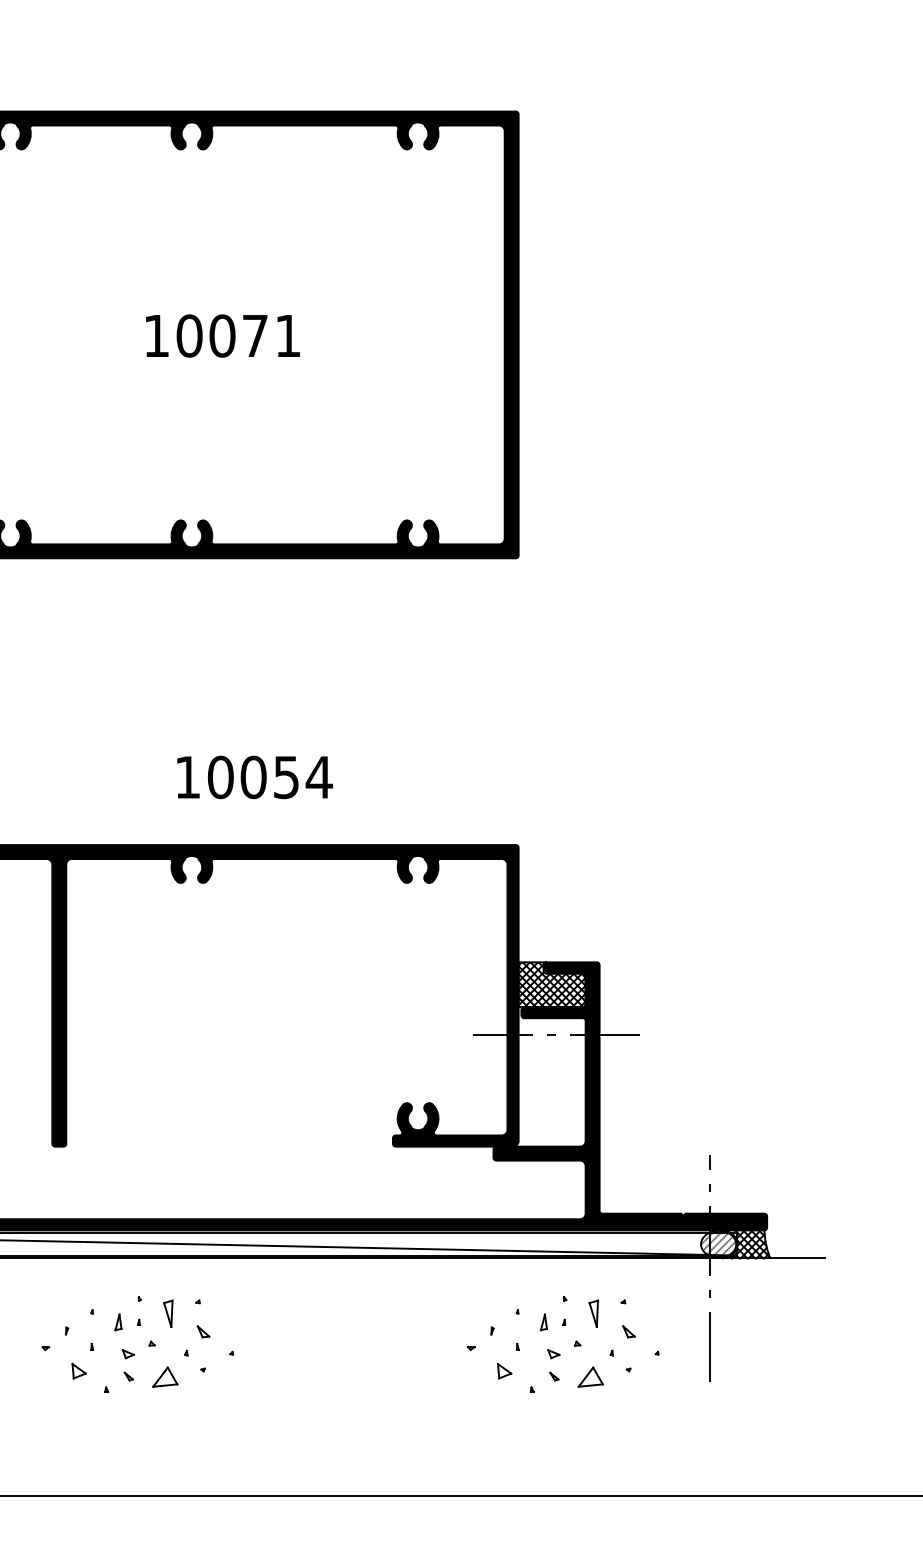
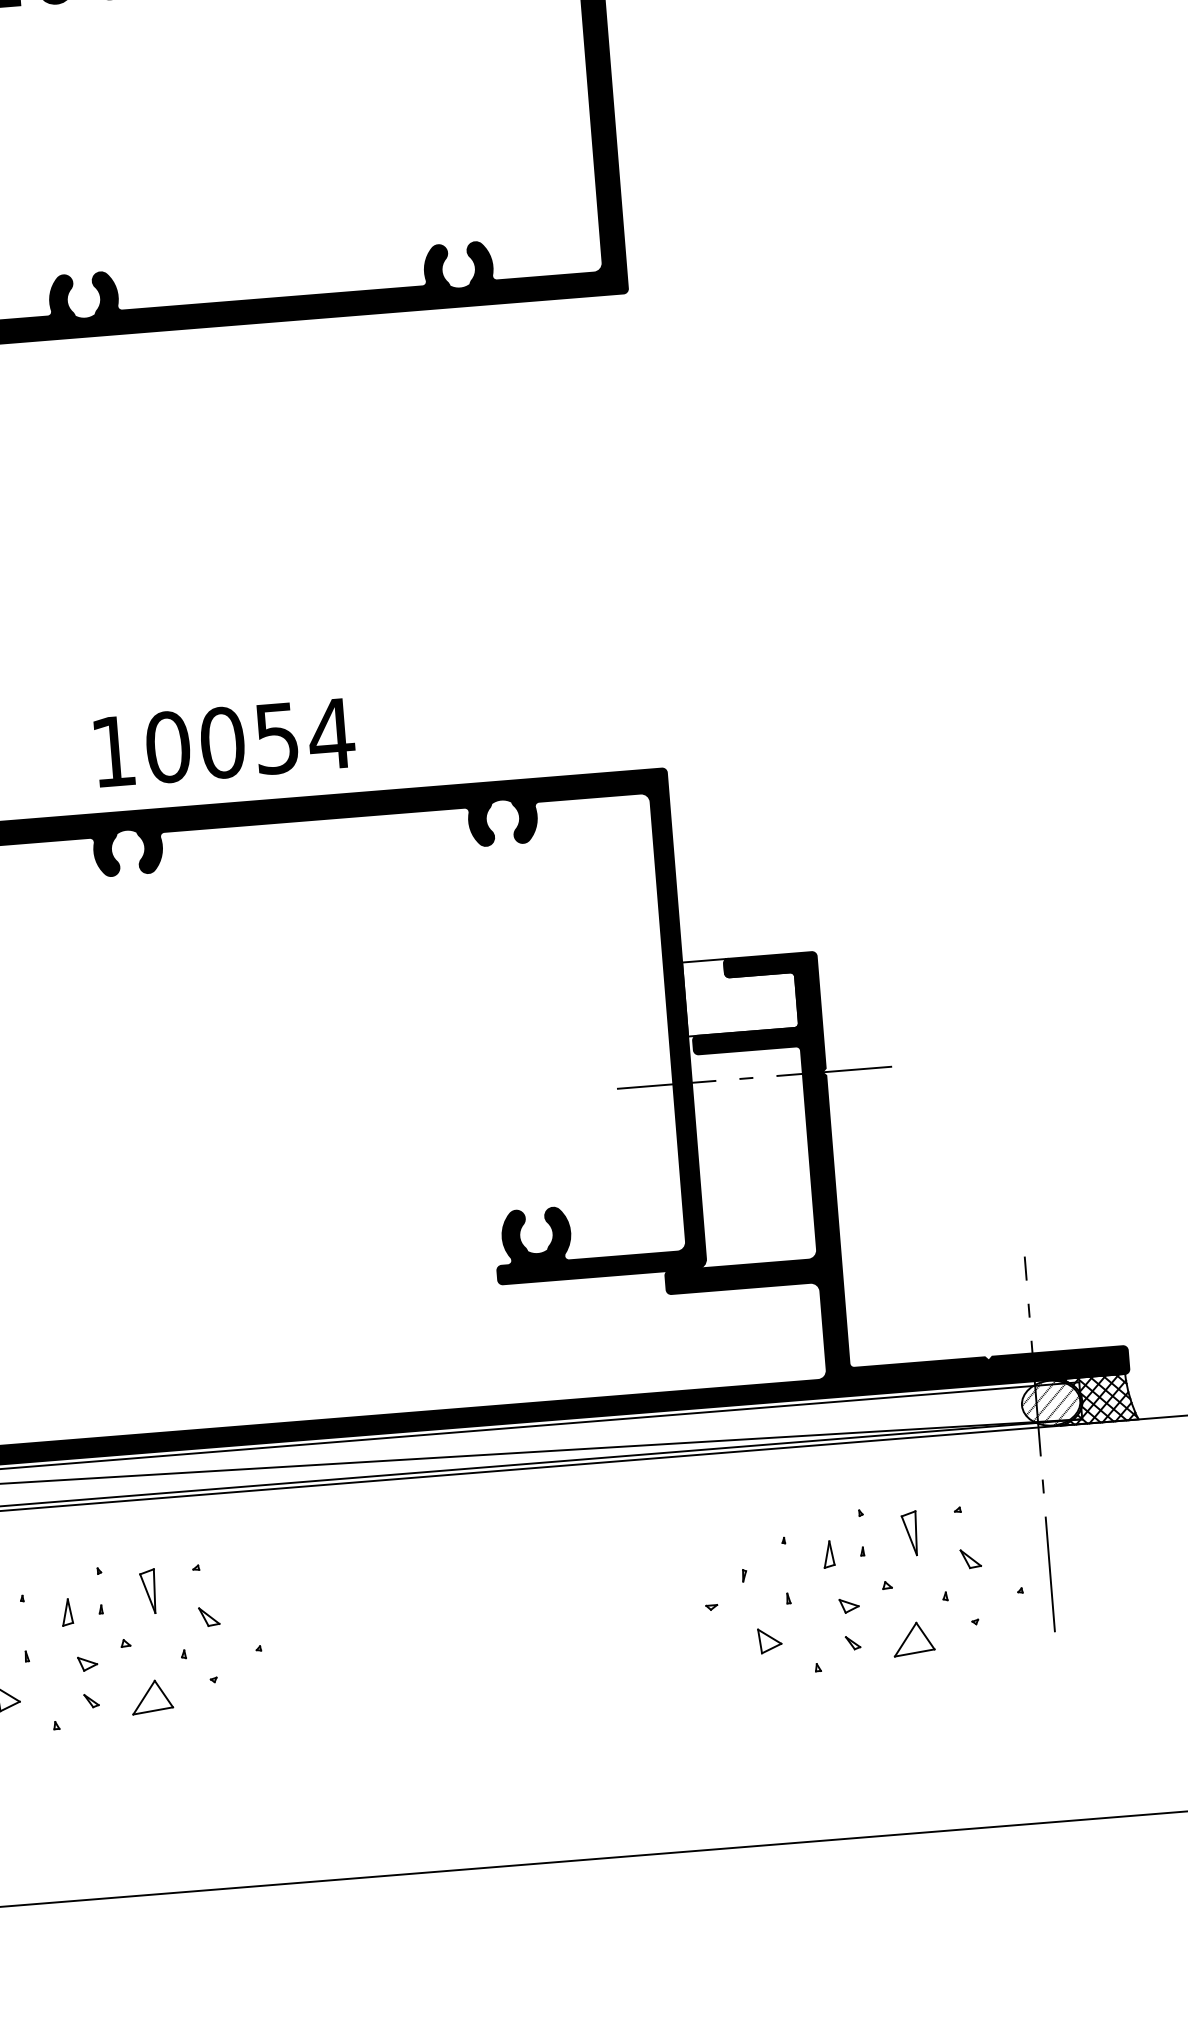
text: (254, 777) -> (223, 742), moved
hatch: (551, 984) -> (739, 994), removed
part: (559, 1353) -> (858, 1603), moved

